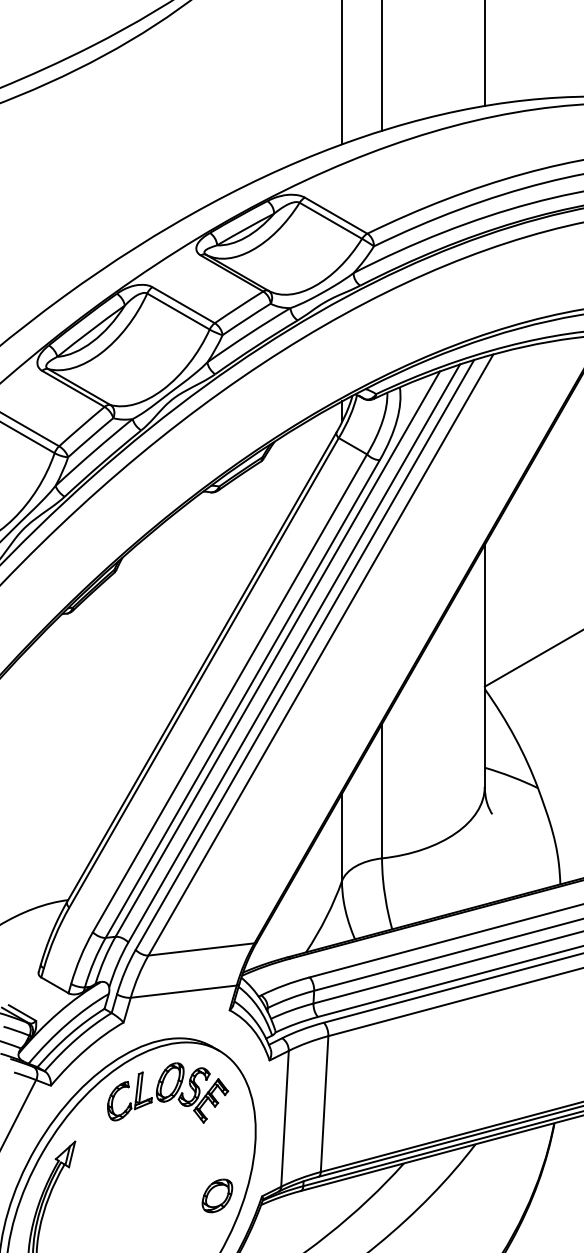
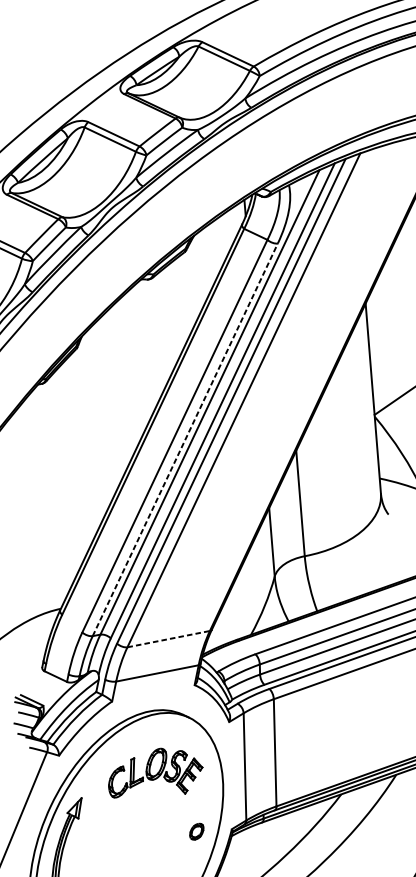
line: (243, 698) -> (185, 439), solid -> dashed
line: (201, 949) -> (168, 639), solid -> dashed
part: (168, 1092) -> (155, 772), moved
part: (217, 1195) -> (196, 831), size x0.6

